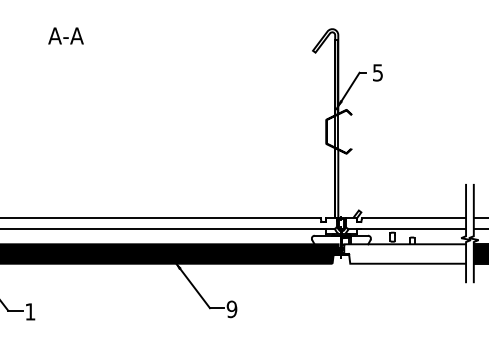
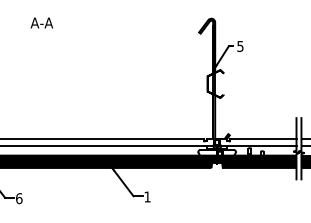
fill: (404, 253) -> (257, 161), added
text: (231, 308) -> (147, 196), 9 -> 1
text: (30, 311) -> (19, 198), 1 -> 6

